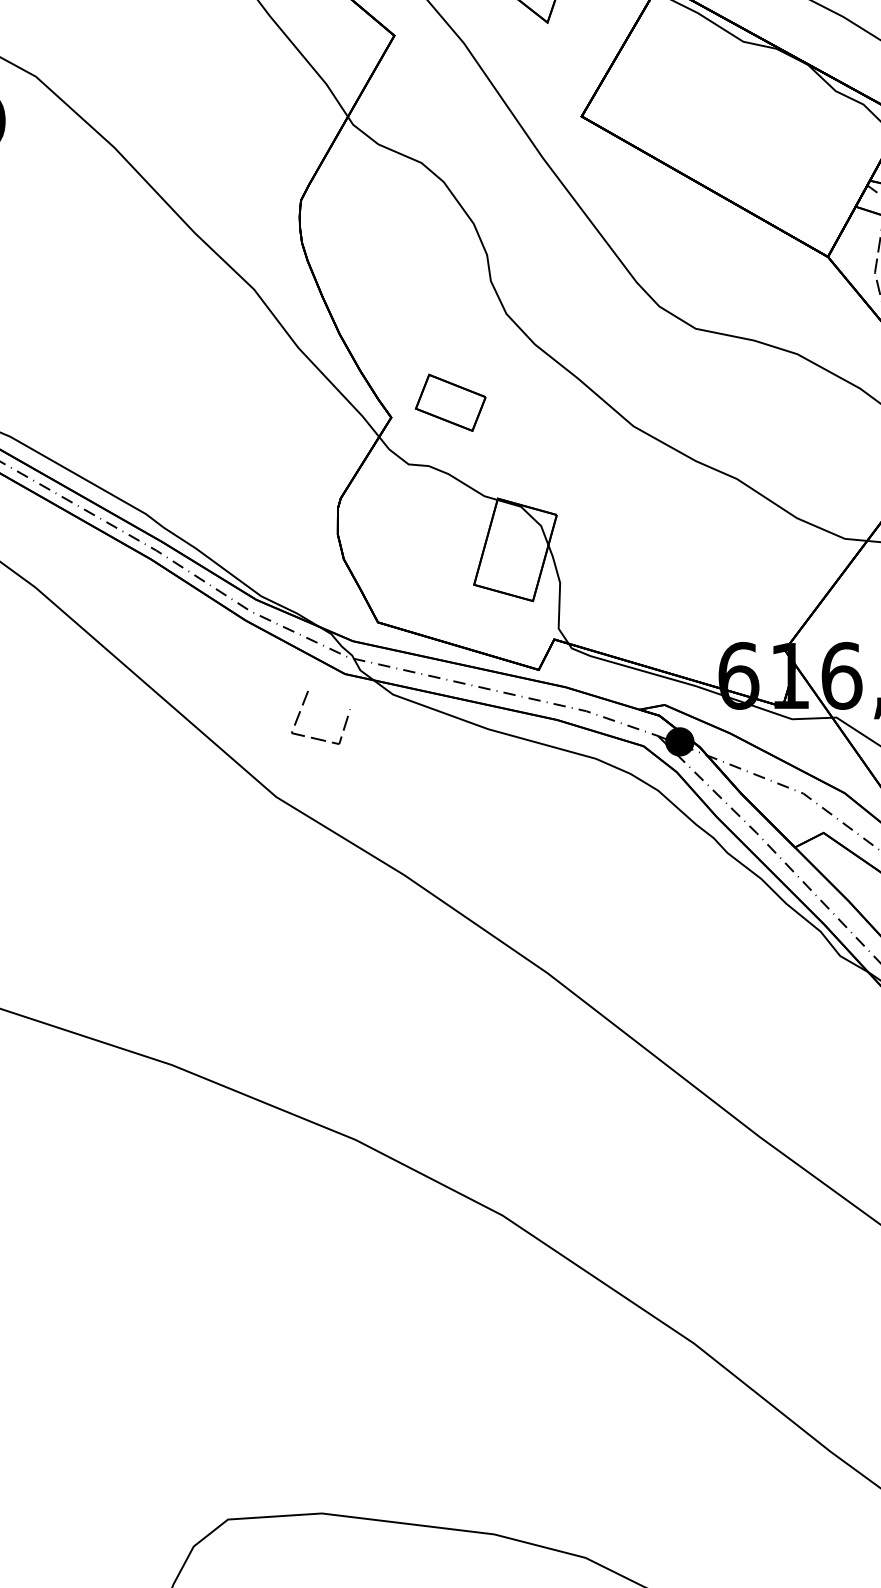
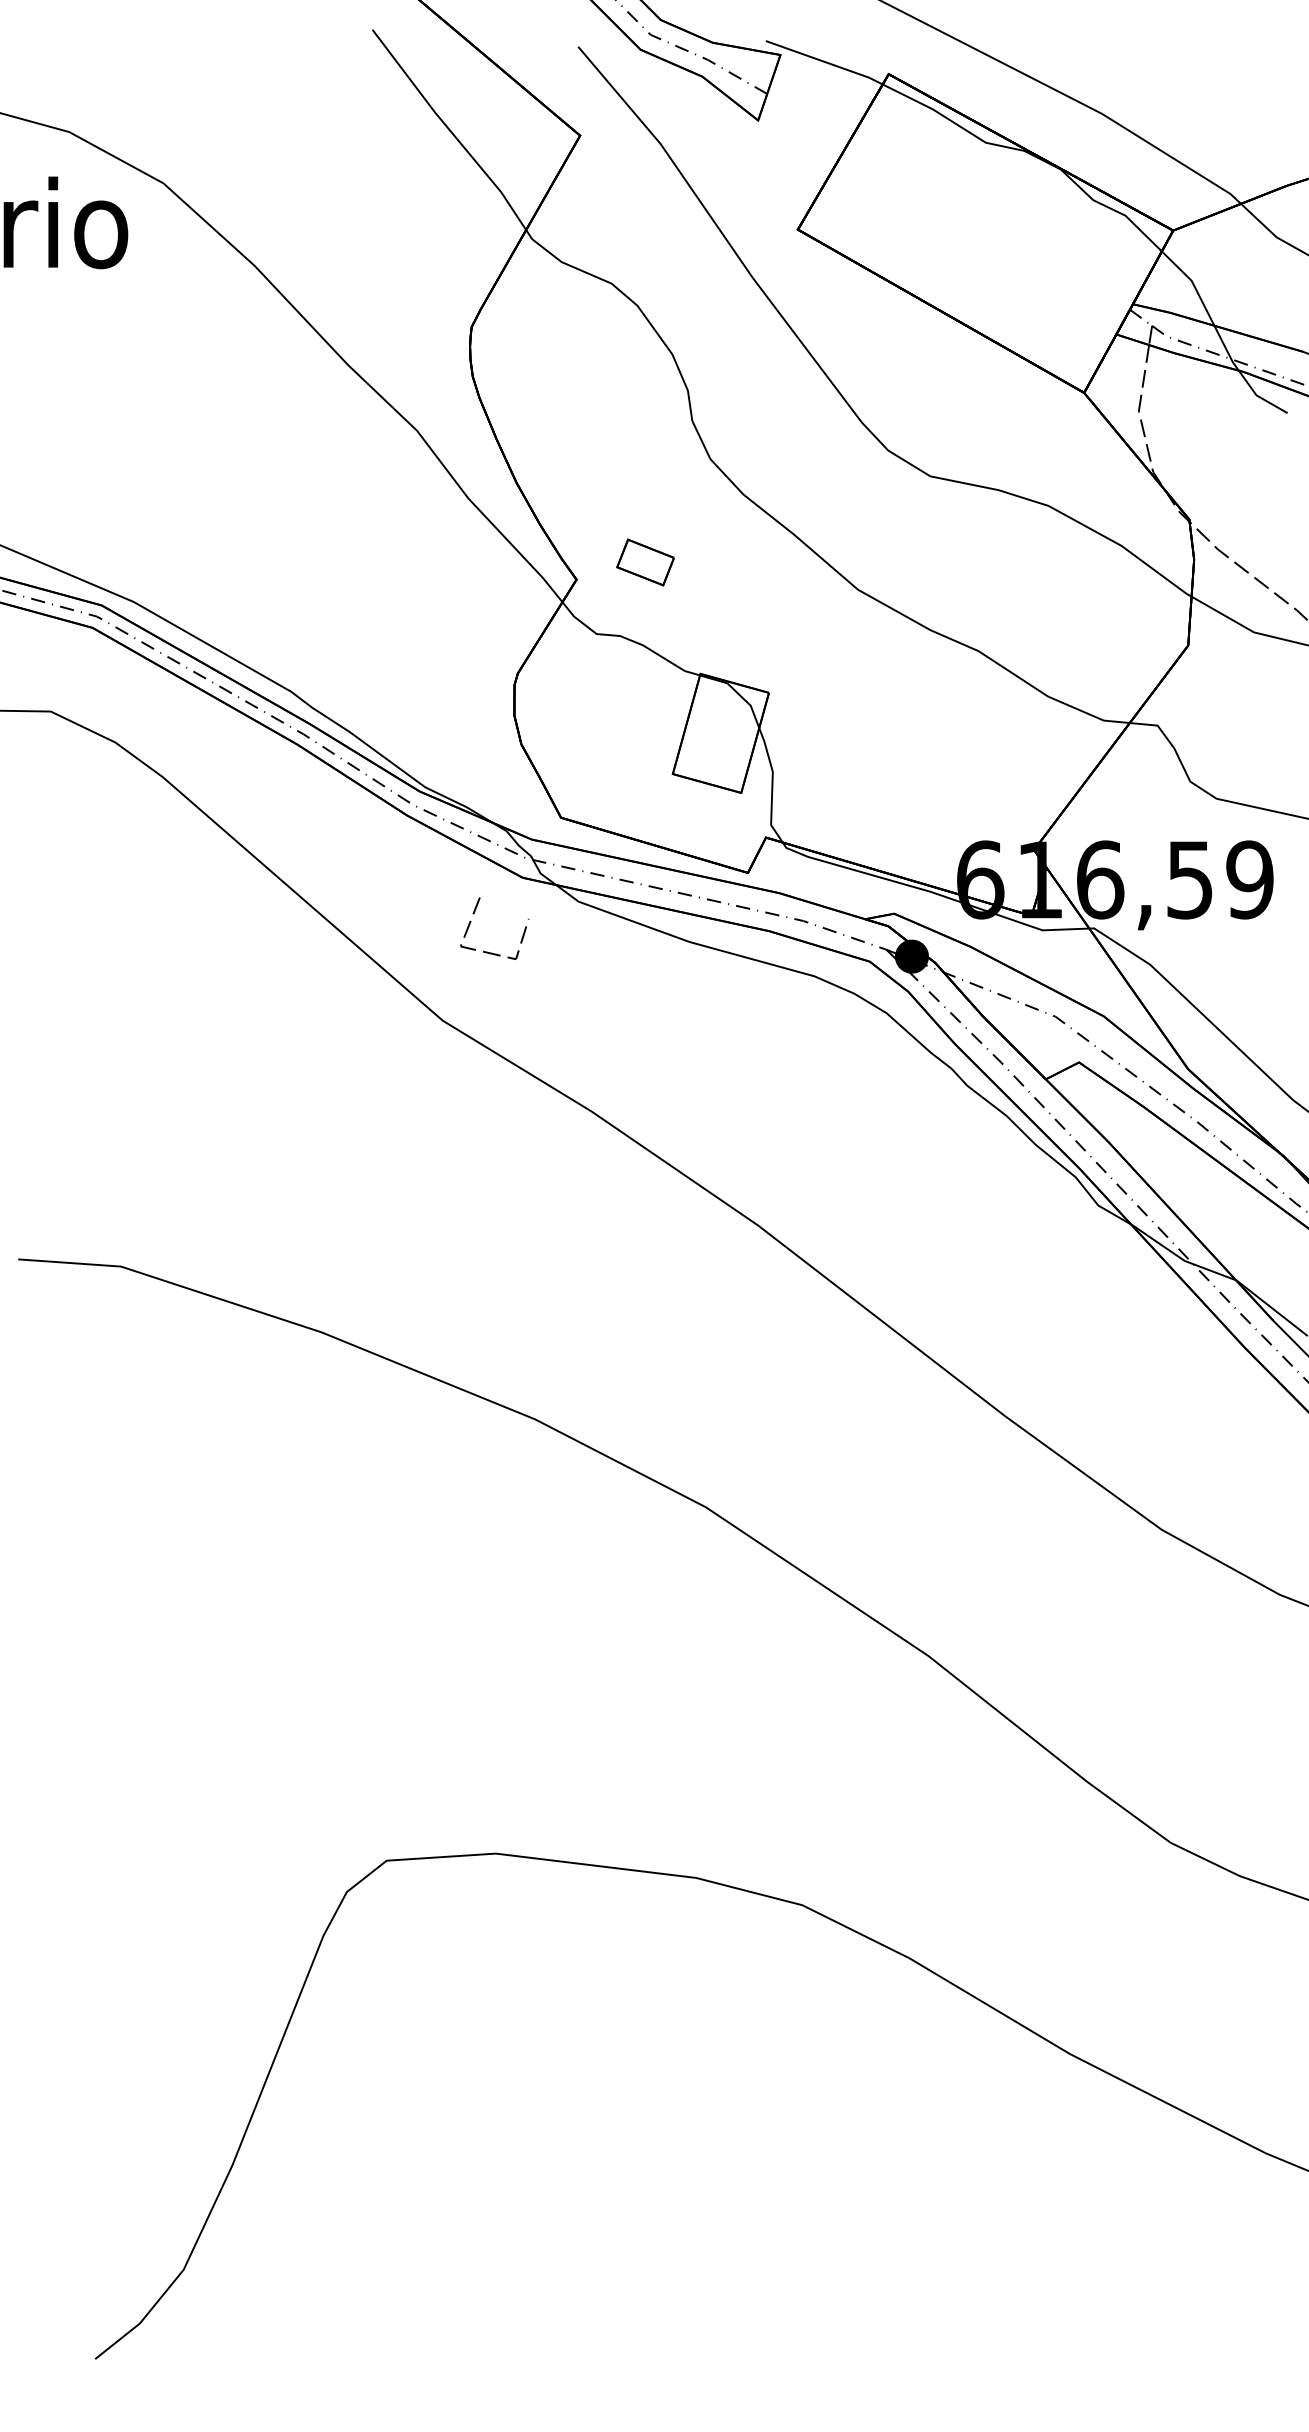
part: (450, 402) -> (645, 562), size x0.7

